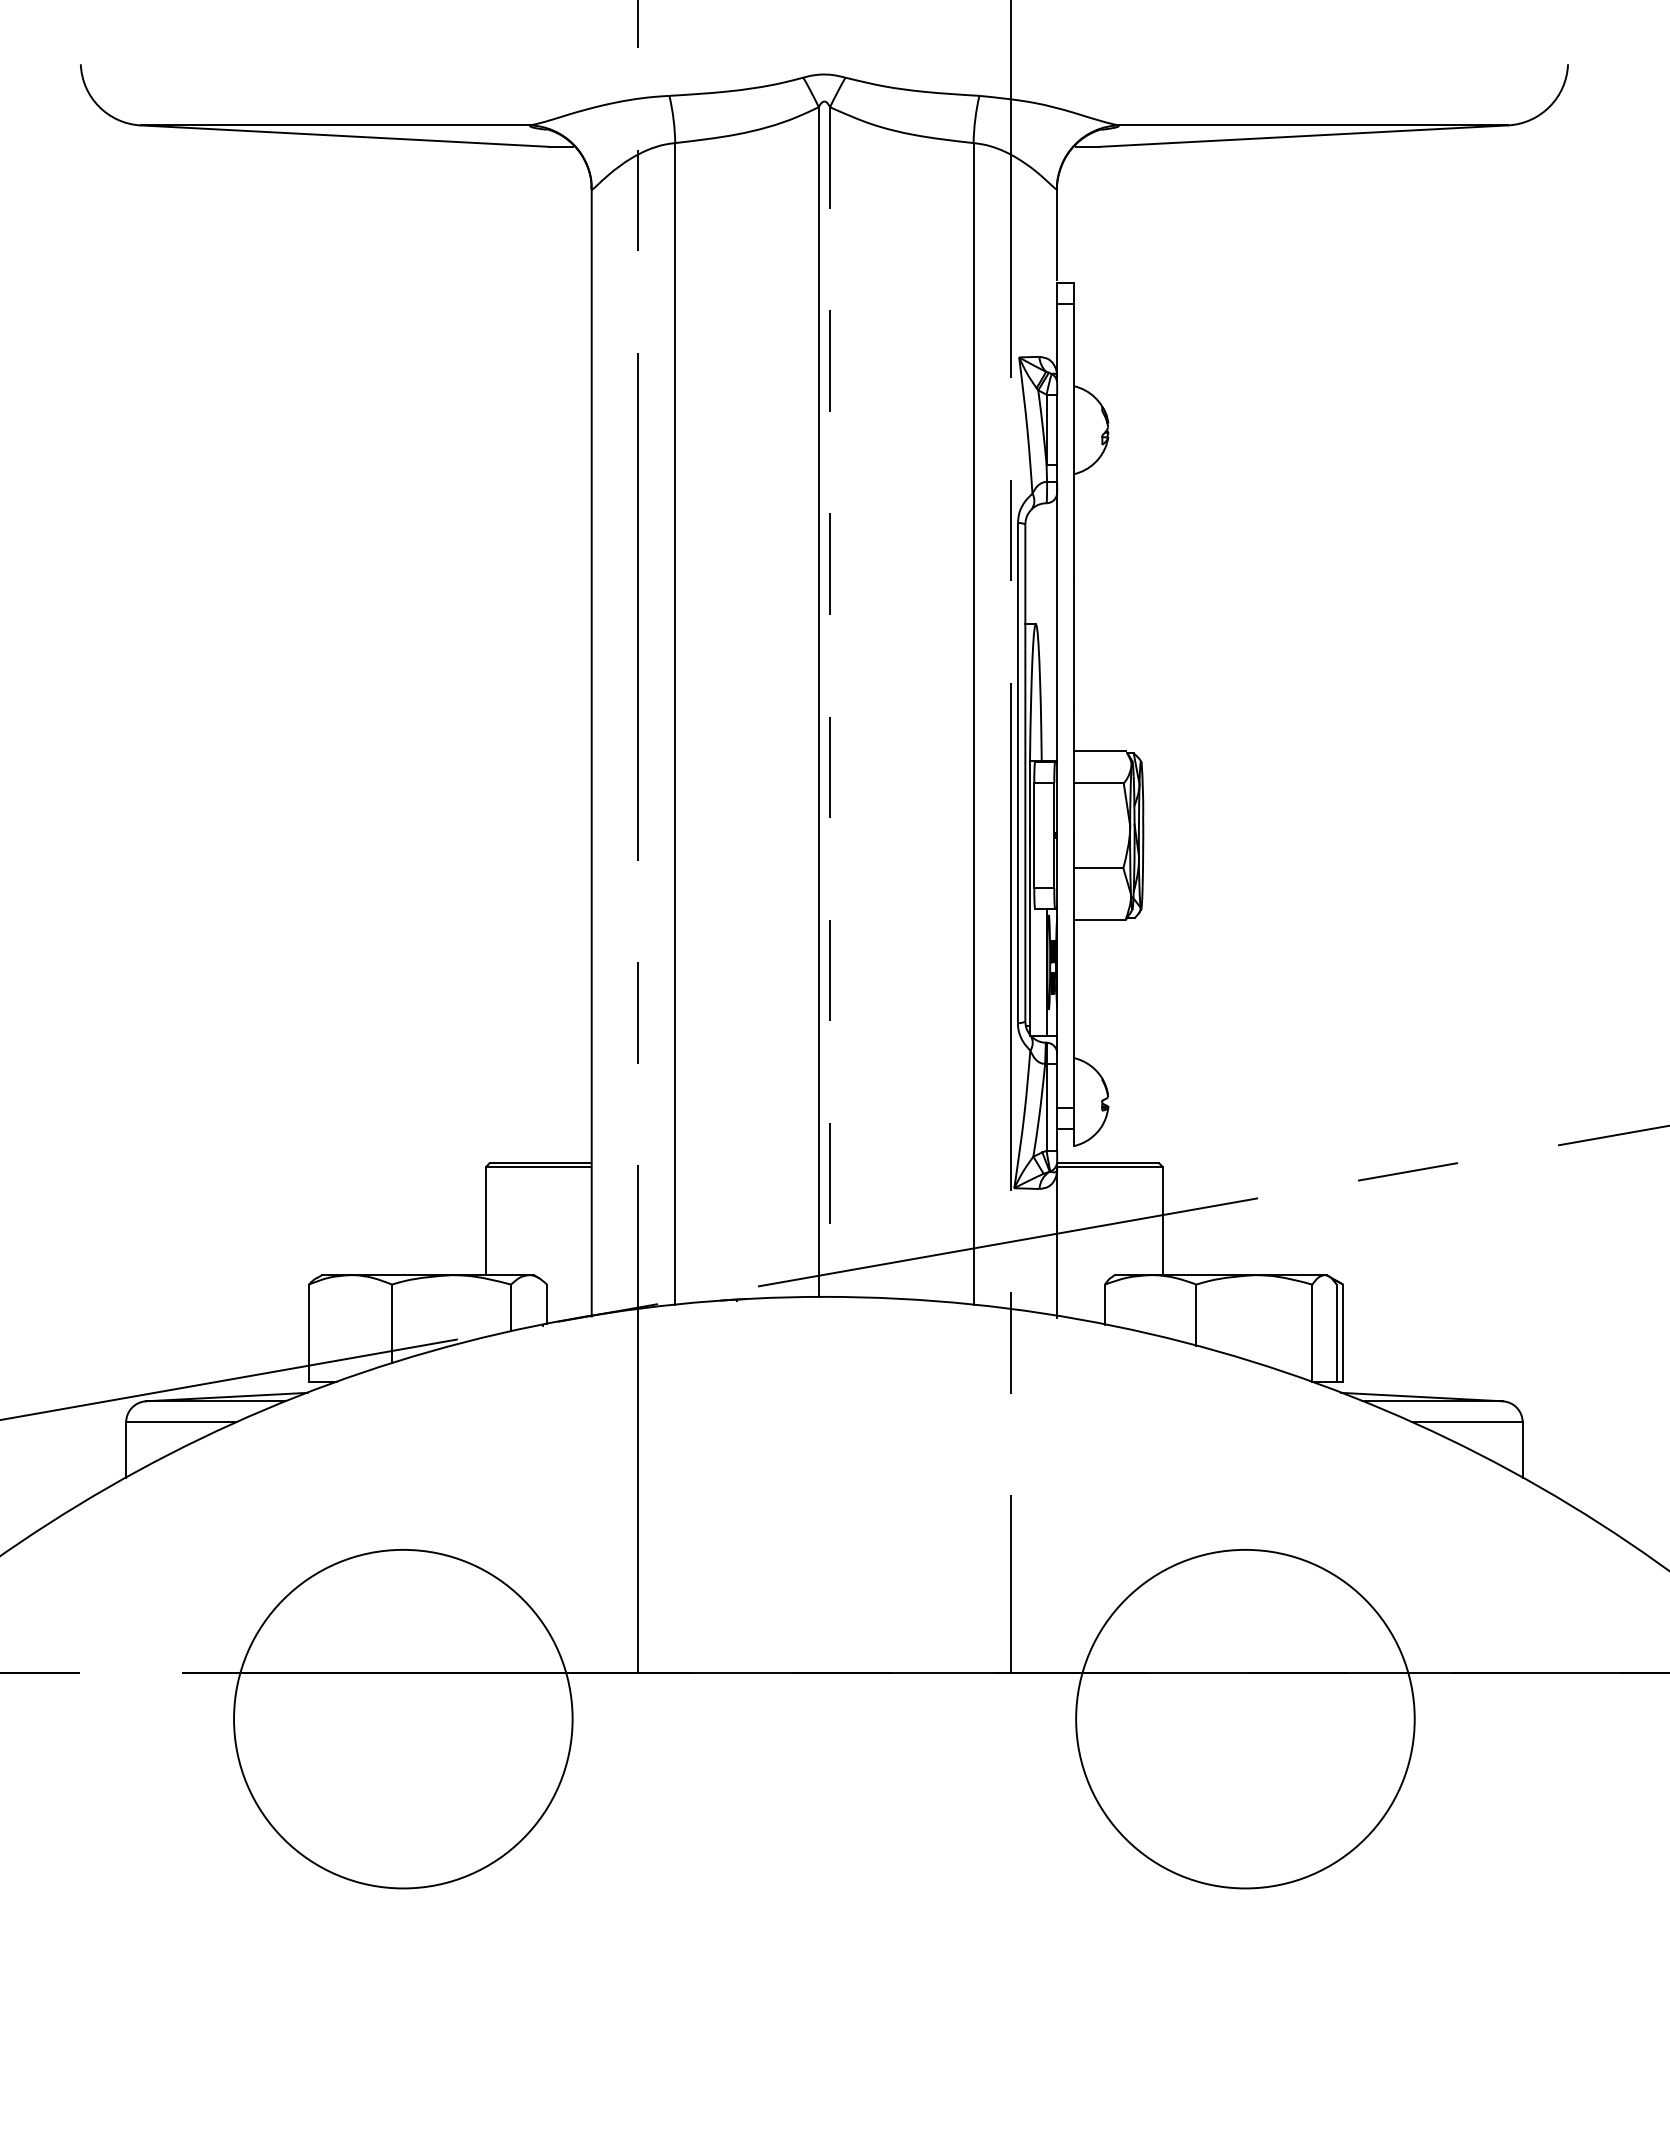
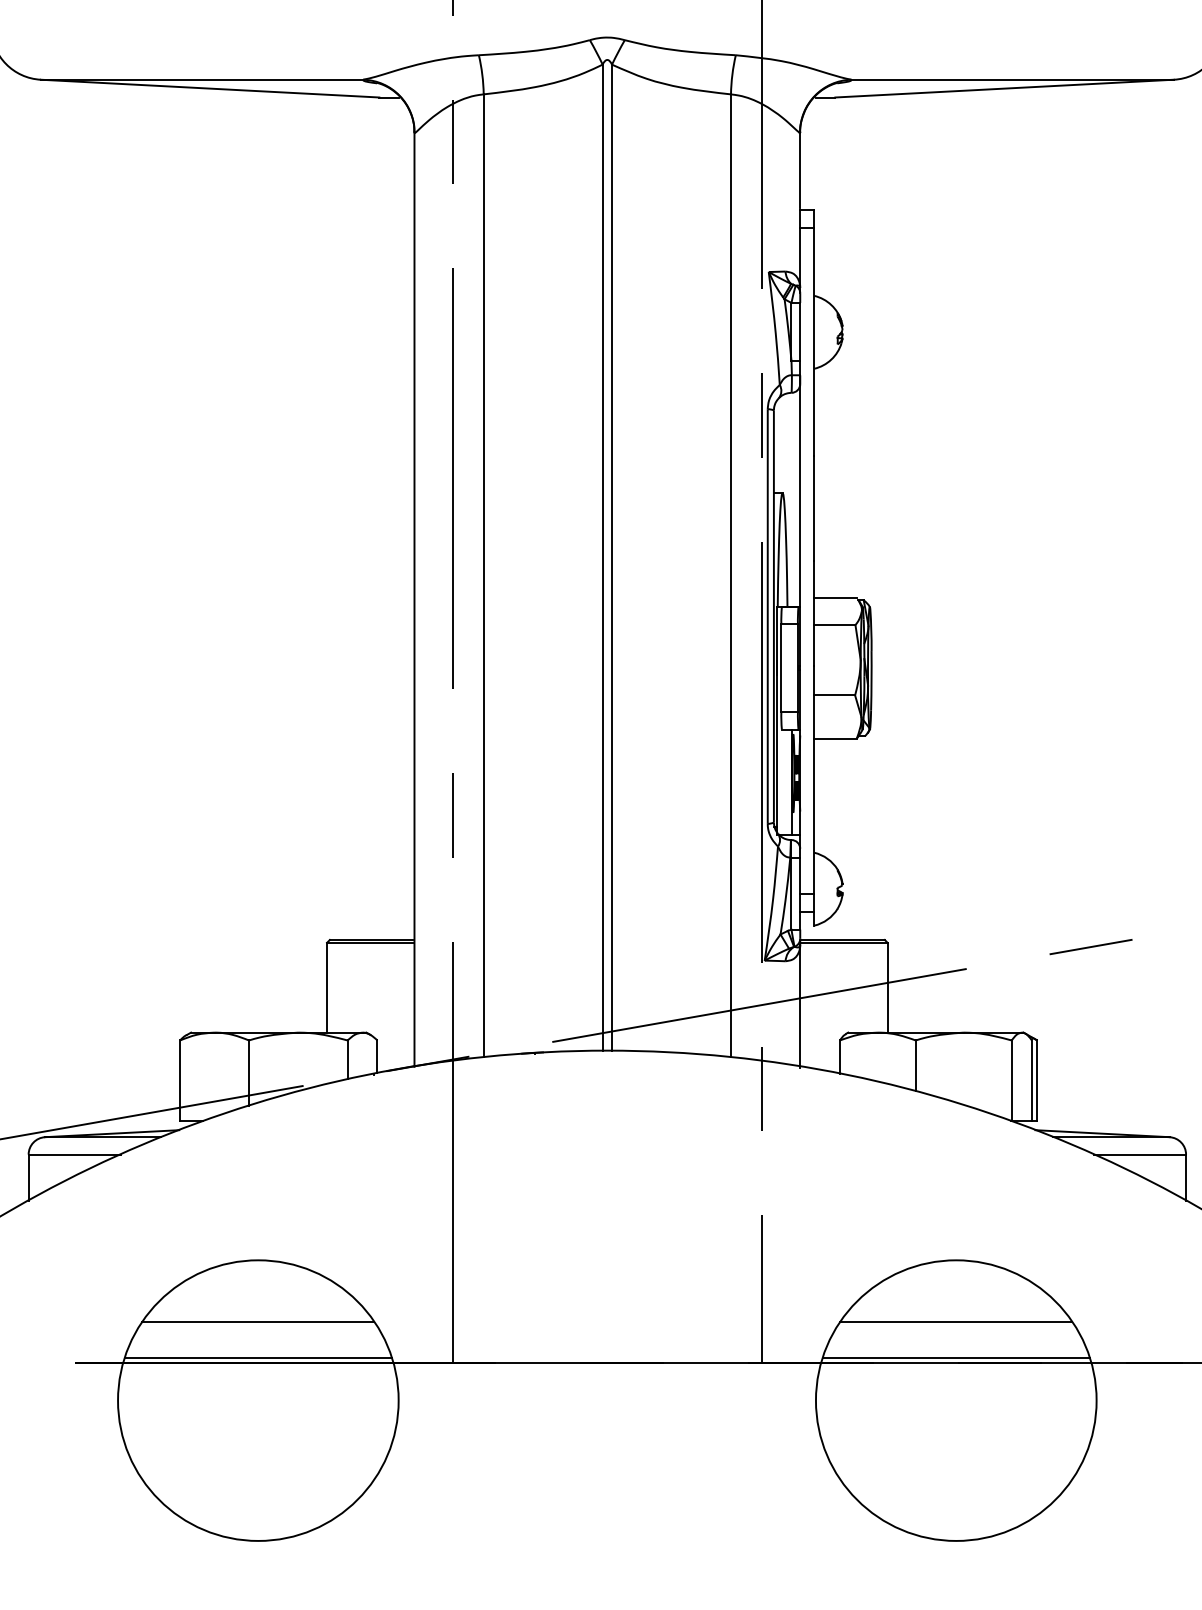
line: (830, 702) -> (612, 558), dashed -> solid
line: (403, 1623) -> (258, 1321), added
line: (1245, 1623) -> (956, 1321), added
line: (402, 1668) -> (257, 1358), added
line: (1245, 1668) -> (956, 1358), added

